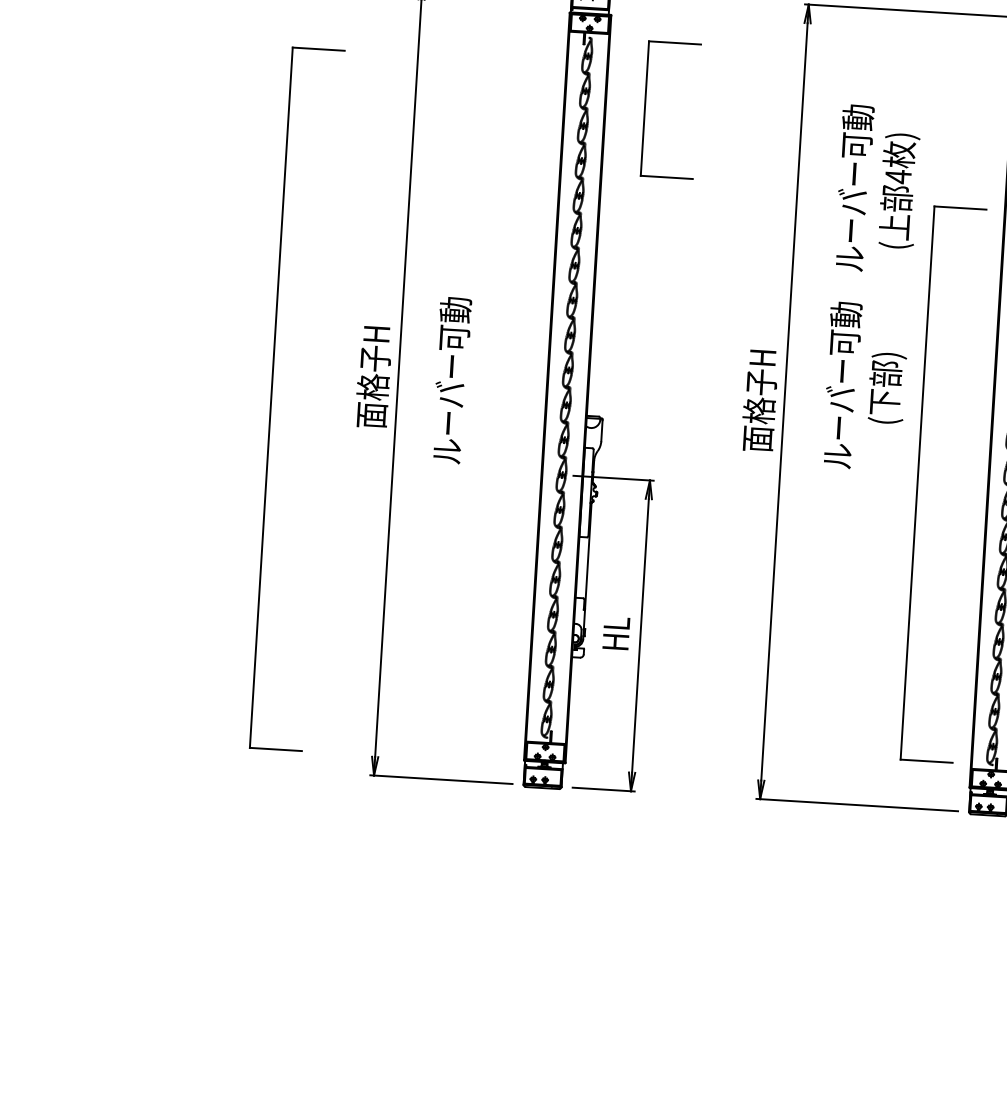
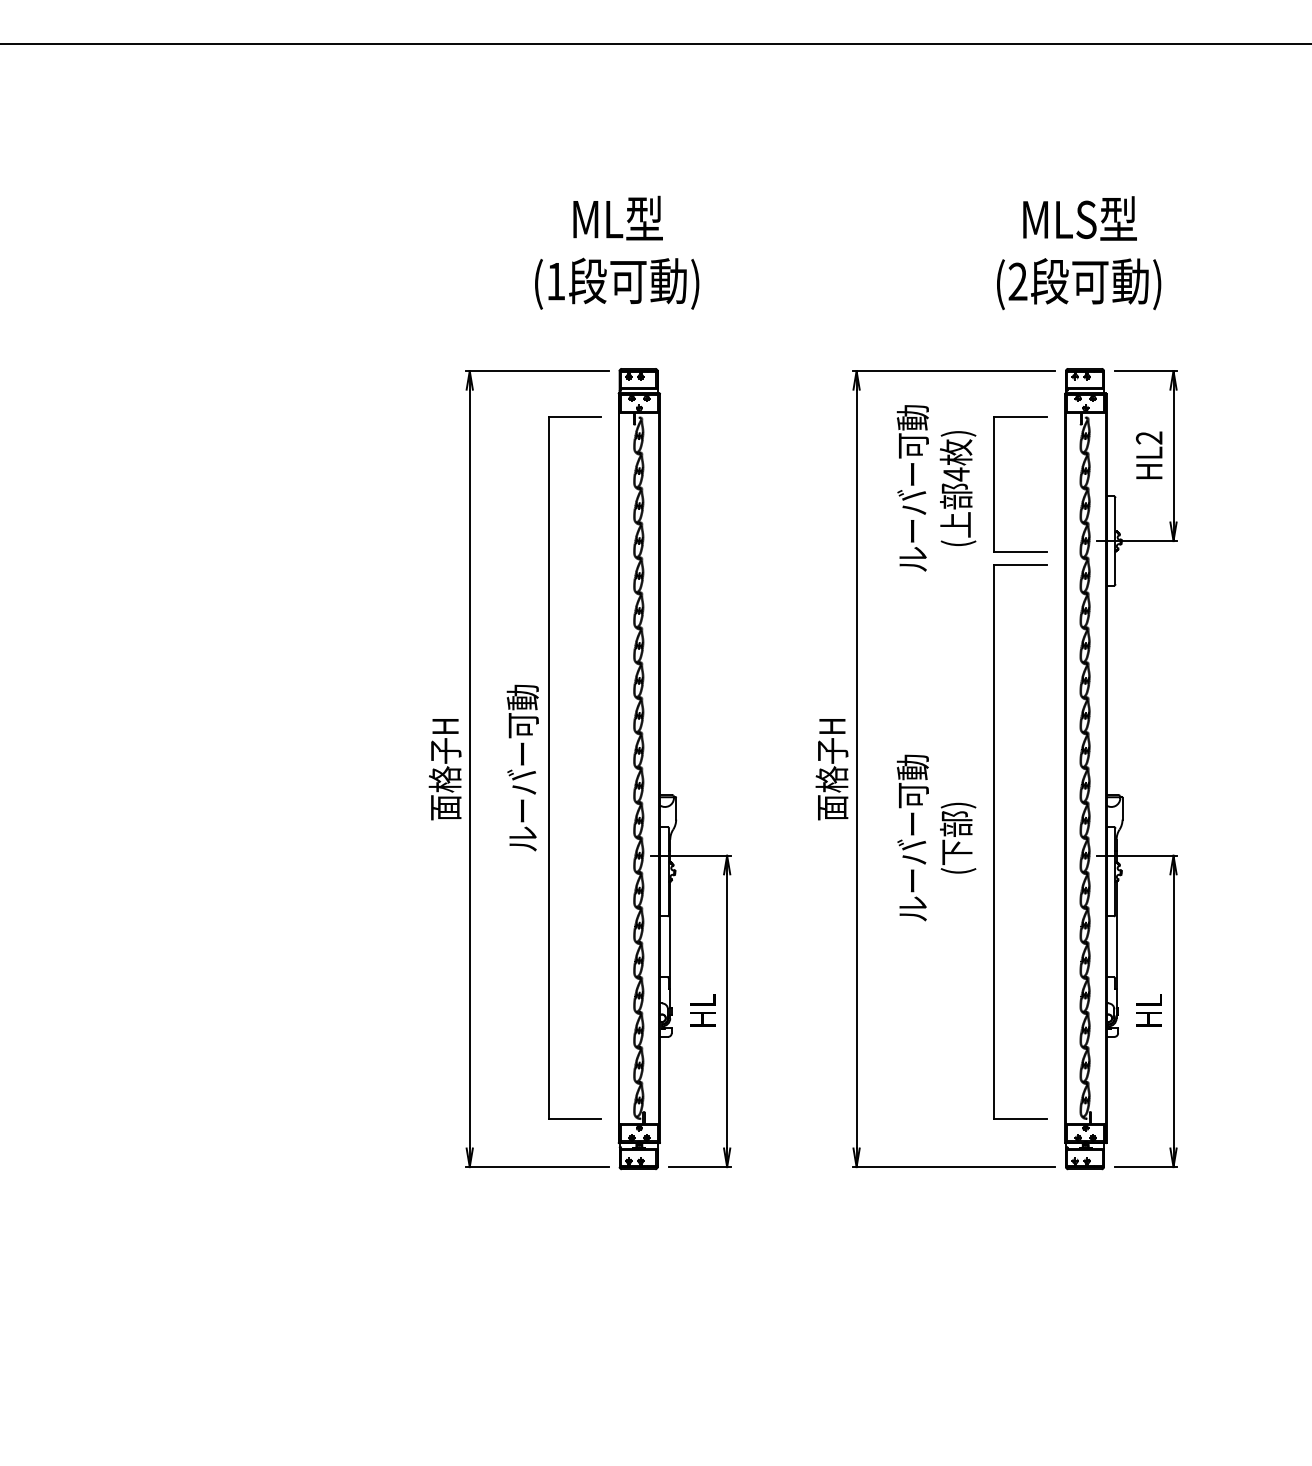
part: (645, 108) -> (994, 484), moved
text: (877, 189) -> (936, 488), moved
text: (865, 386) -> (936, 837), moved
part: (271, 396) -> (549, 767), moved

